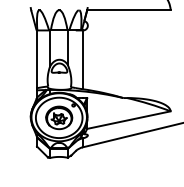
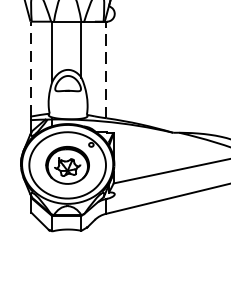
line: (37, 59) -> (31, 69), solid -> dashed
line: (82, 59) -> (105, 69), solid -> dashed

